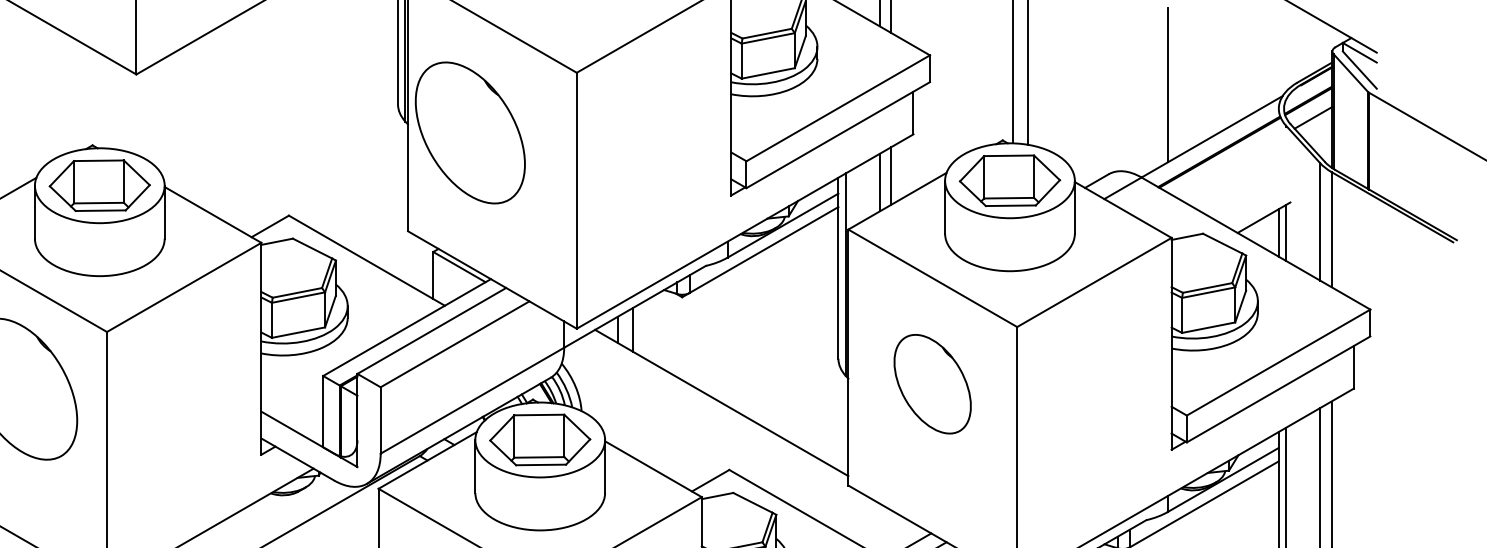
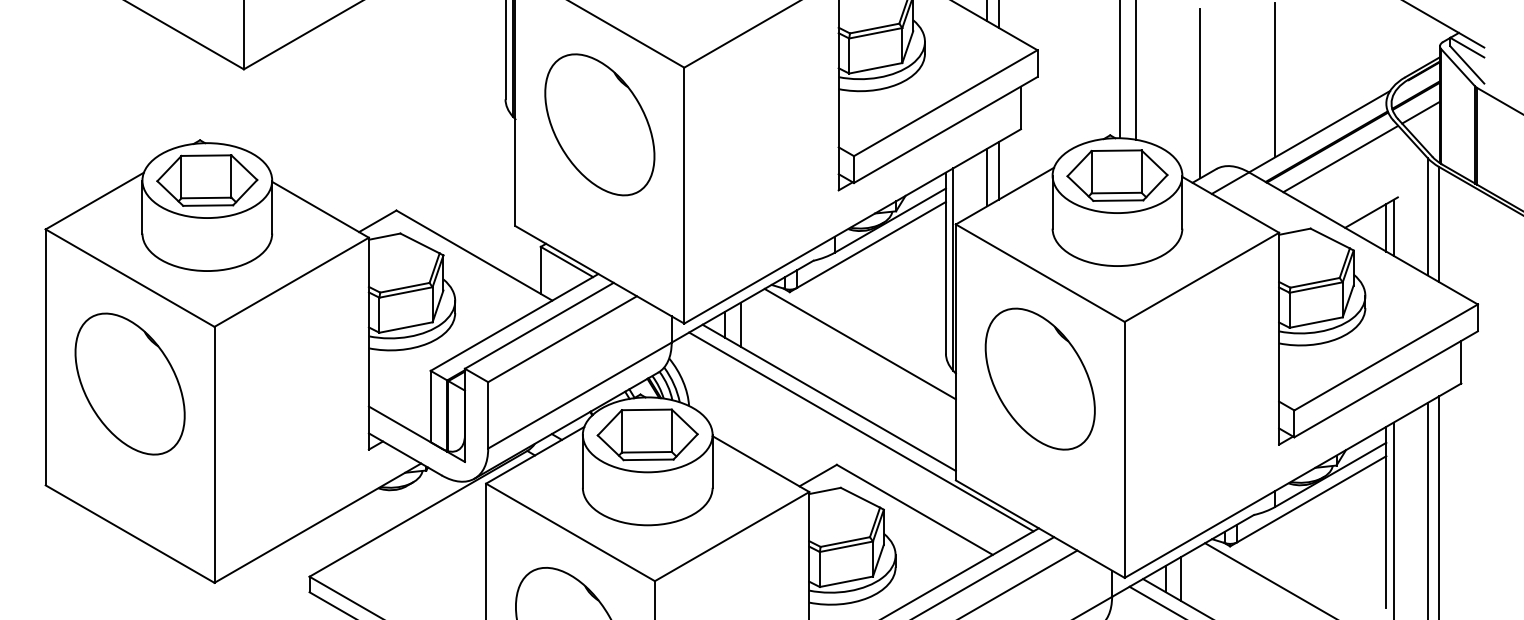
line: (1092, 98) -> (1200, 93), added
part: (469, 132) -> (599, 124), moved
line: (1232, 164) -> (1340, 159), added
line: (751, 348) -> (859, 343), added
part: (931, 383) -> (1039, 378), size x1.43
line: (753, 436) -> (861, 431), added

